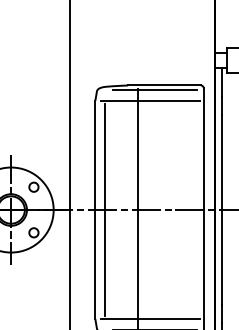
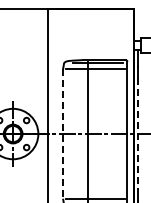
line: (104, 209) -> (68, 133), removed
line: (96, 210) -> (63, 134), solid -> dashed
line: (222, 210) -> (138, 134), solid -> dashed

